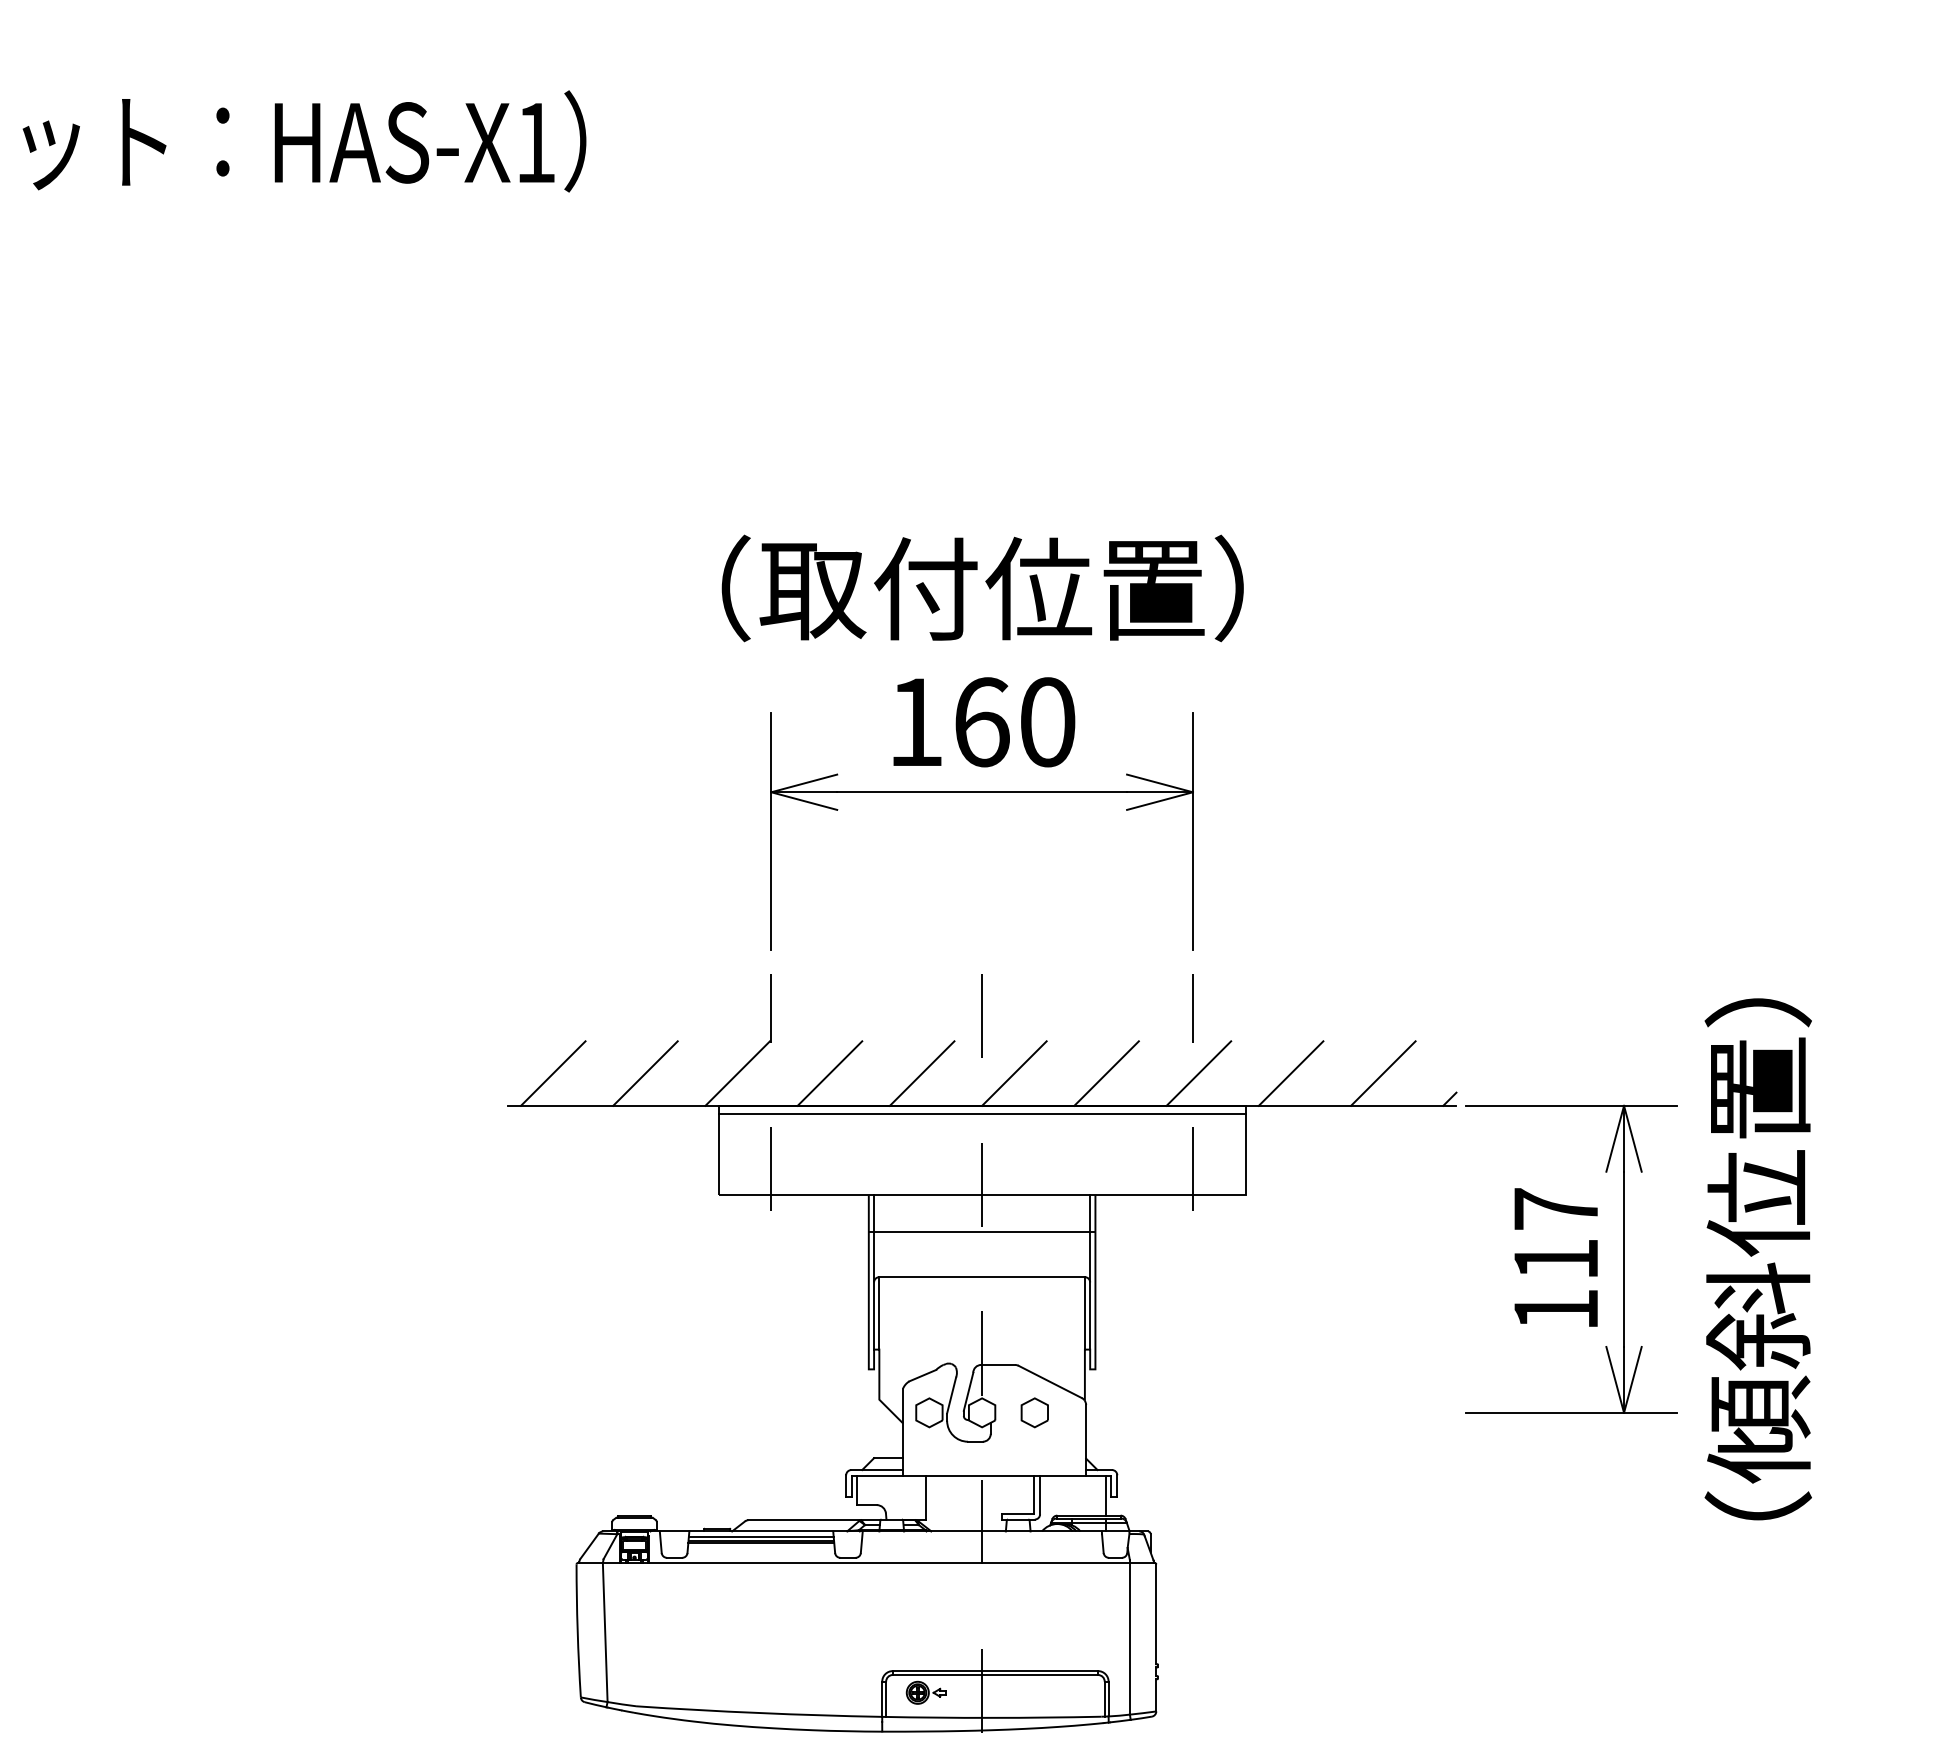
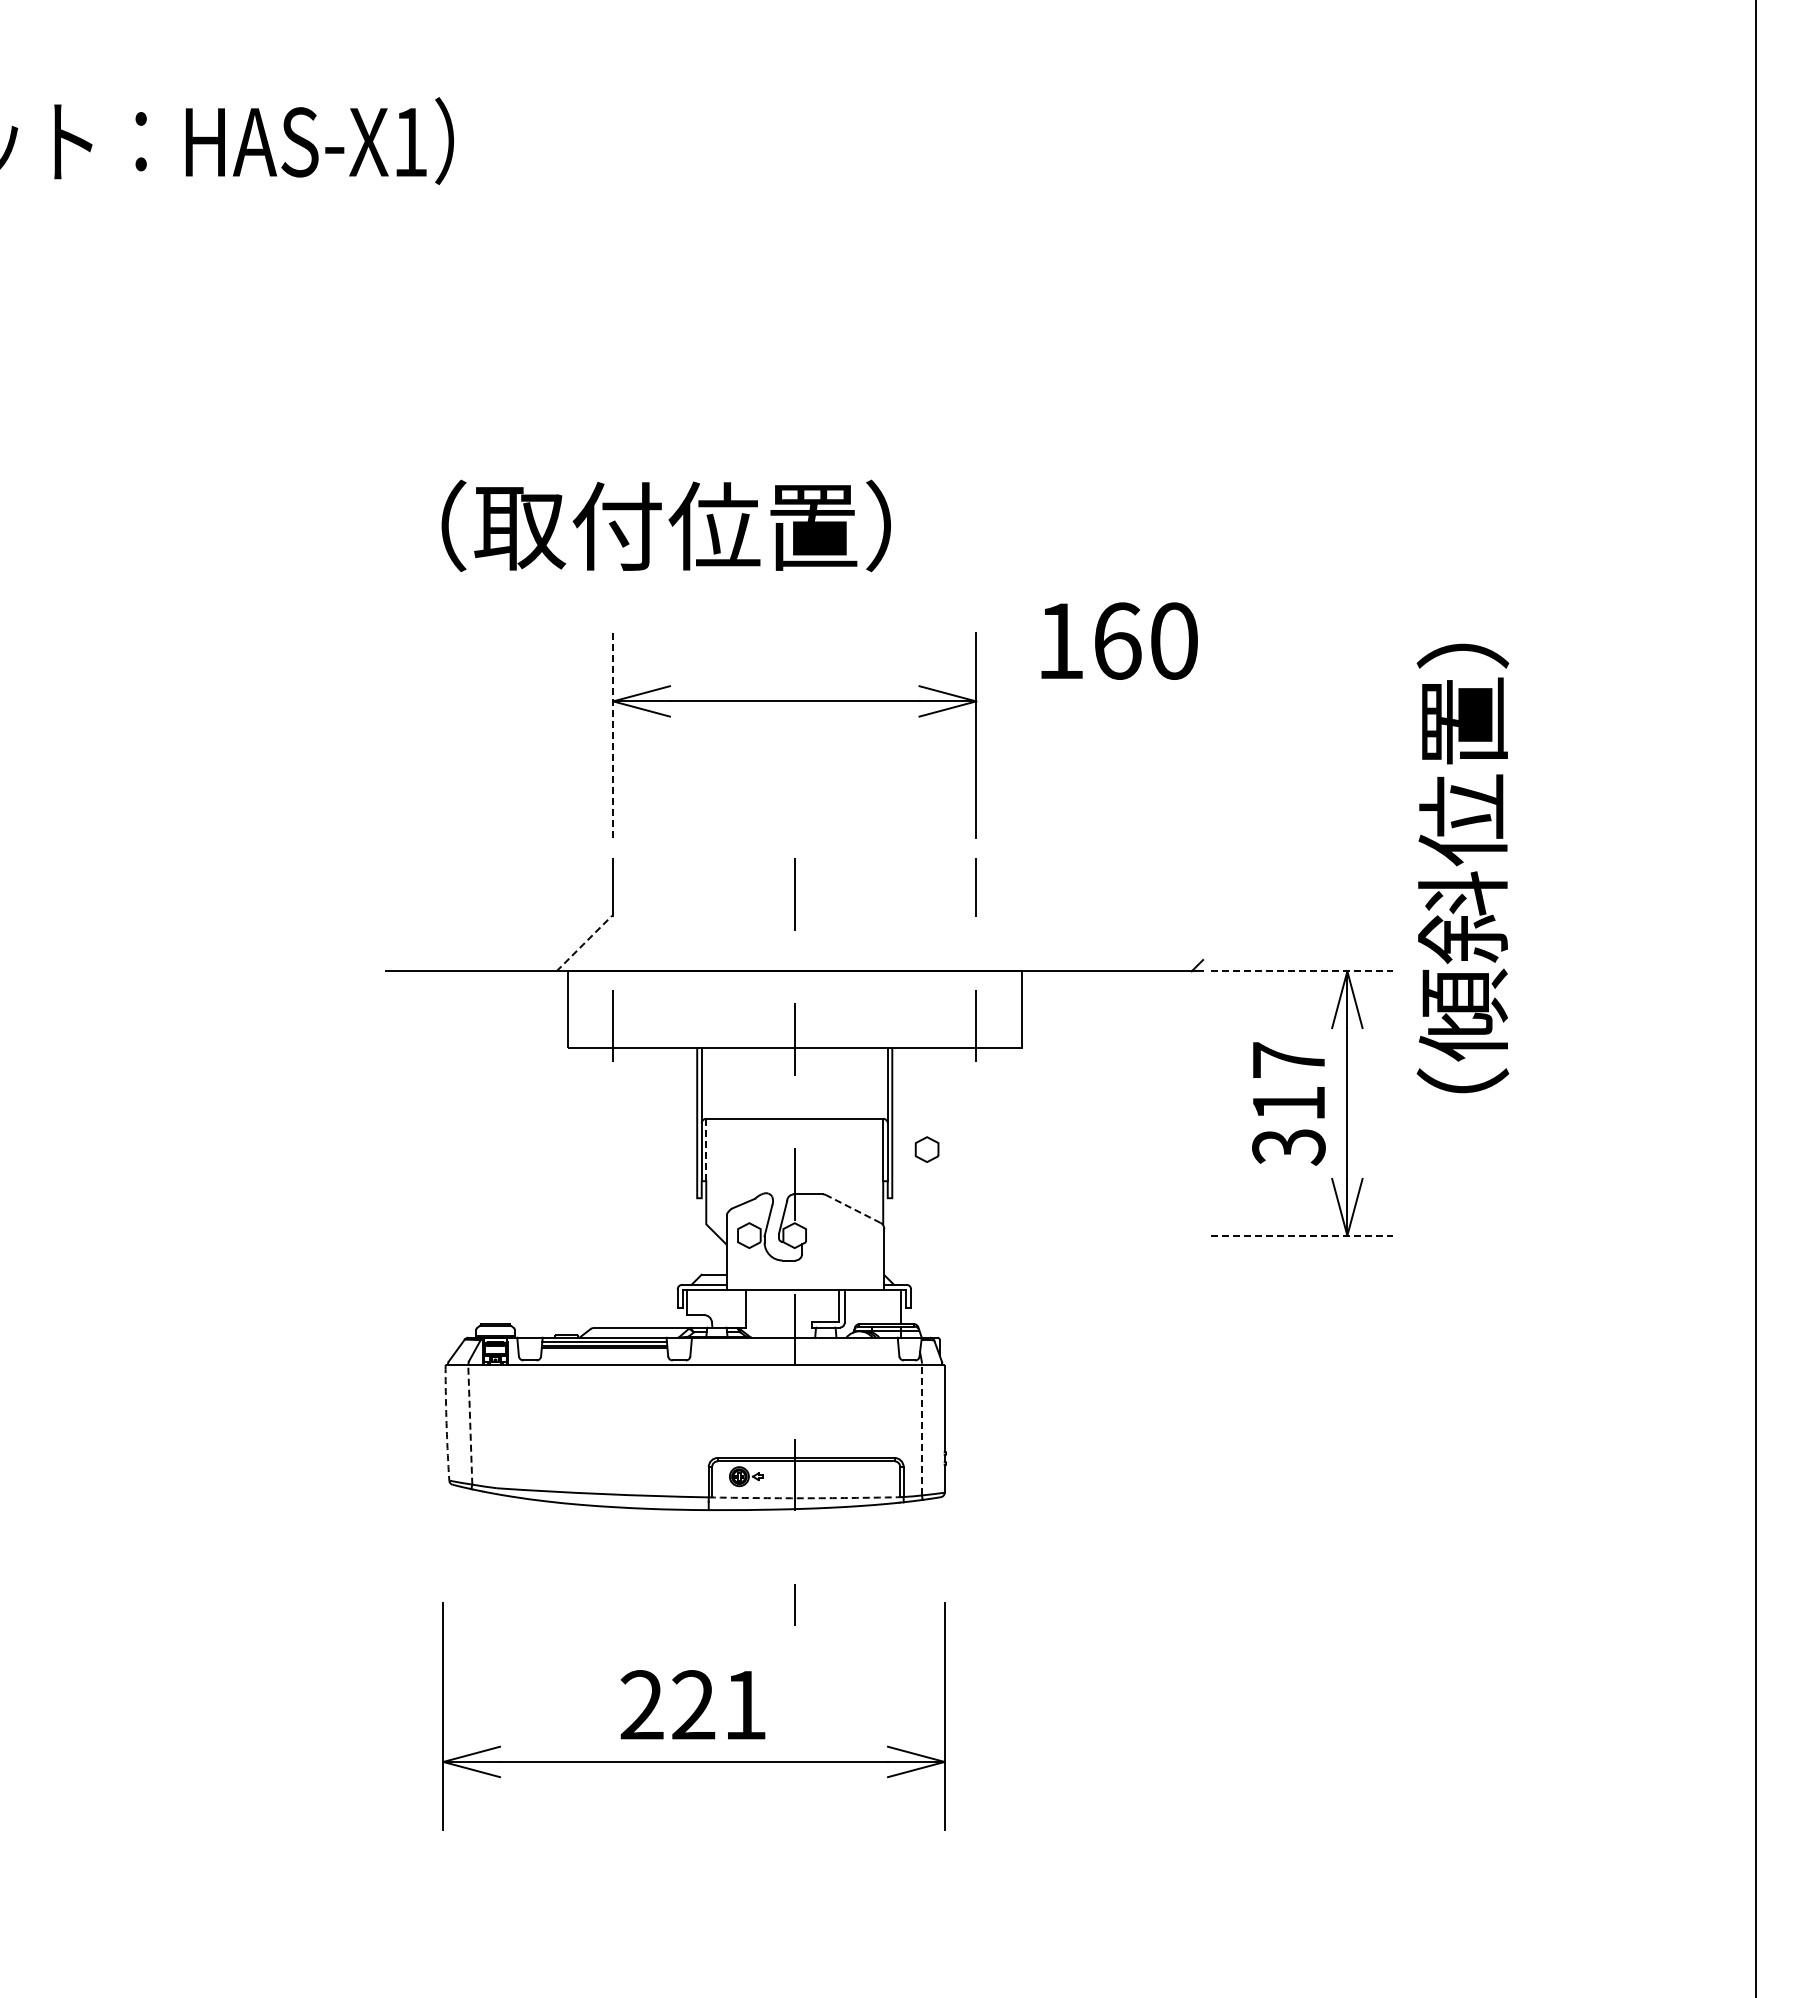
text: (981, 587) -> (665, 525), moved
text: (984, 721) -> (1119, 640), moved
line: (771, 830) -> (613, 734), solid -> dashed
line: (553, 1073) -> (425, 943), removed
line: (644, 1073) -> (504, 943), removed
line: (737, 1073) -> (584, 943), solid -> dashed
line: (829, 1073) -> (663, 943), removed
line: (921, 1073) -> (742, 943), removed
line: (1014, 1073) -> (822, 943), removed
line: (1106, 1073) -> (901, 943), removed
line: (1199, 1073) -> (981, 943), removed
line: (1290, 1073) -> (1060, 943), removed
line: (1382, 1073) -> (1139, 943), removed
line: (1570, 1106) -> (1301, 971), solid -> dashed
line: (981, 1114) -> (794, 978), removed
line: (981, 1232) -> (794, 1080), removed
text: (1757, 1259) -> (1462, 868), moved
text: (1555, 1310) -> (1288, 1147), 117 -> 317
line: (879, 1312) -> (706, 1149), solid -> dashed
line: (1050, 1382) -> (853, 1209), solid -> dashed
part: (1034, 1412) -> (926, 1149), moved
line: (1570, 1412) -> (1301, 1235), solid -> dashed
arc: (577, 1631) -> (446, 1423), solid -> dashed
line: (605, 1632) -> (470, 1424), solid -> dashed
line: (1130, 1636) -> (922, 1428), solid -> dashed
arc: (992, 1718) -> (803, 1498), solid -> dashed

